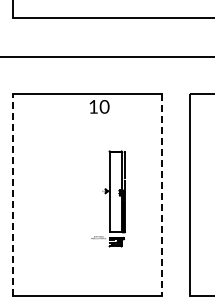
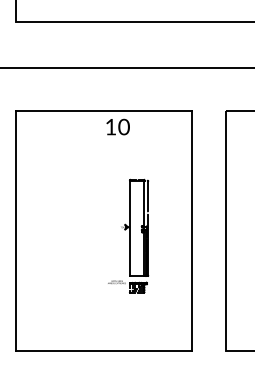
line: (13, 194) -> (15, 231), dashed -> solid
line: (161, 194) -> (191, 231), dashed -> solid

